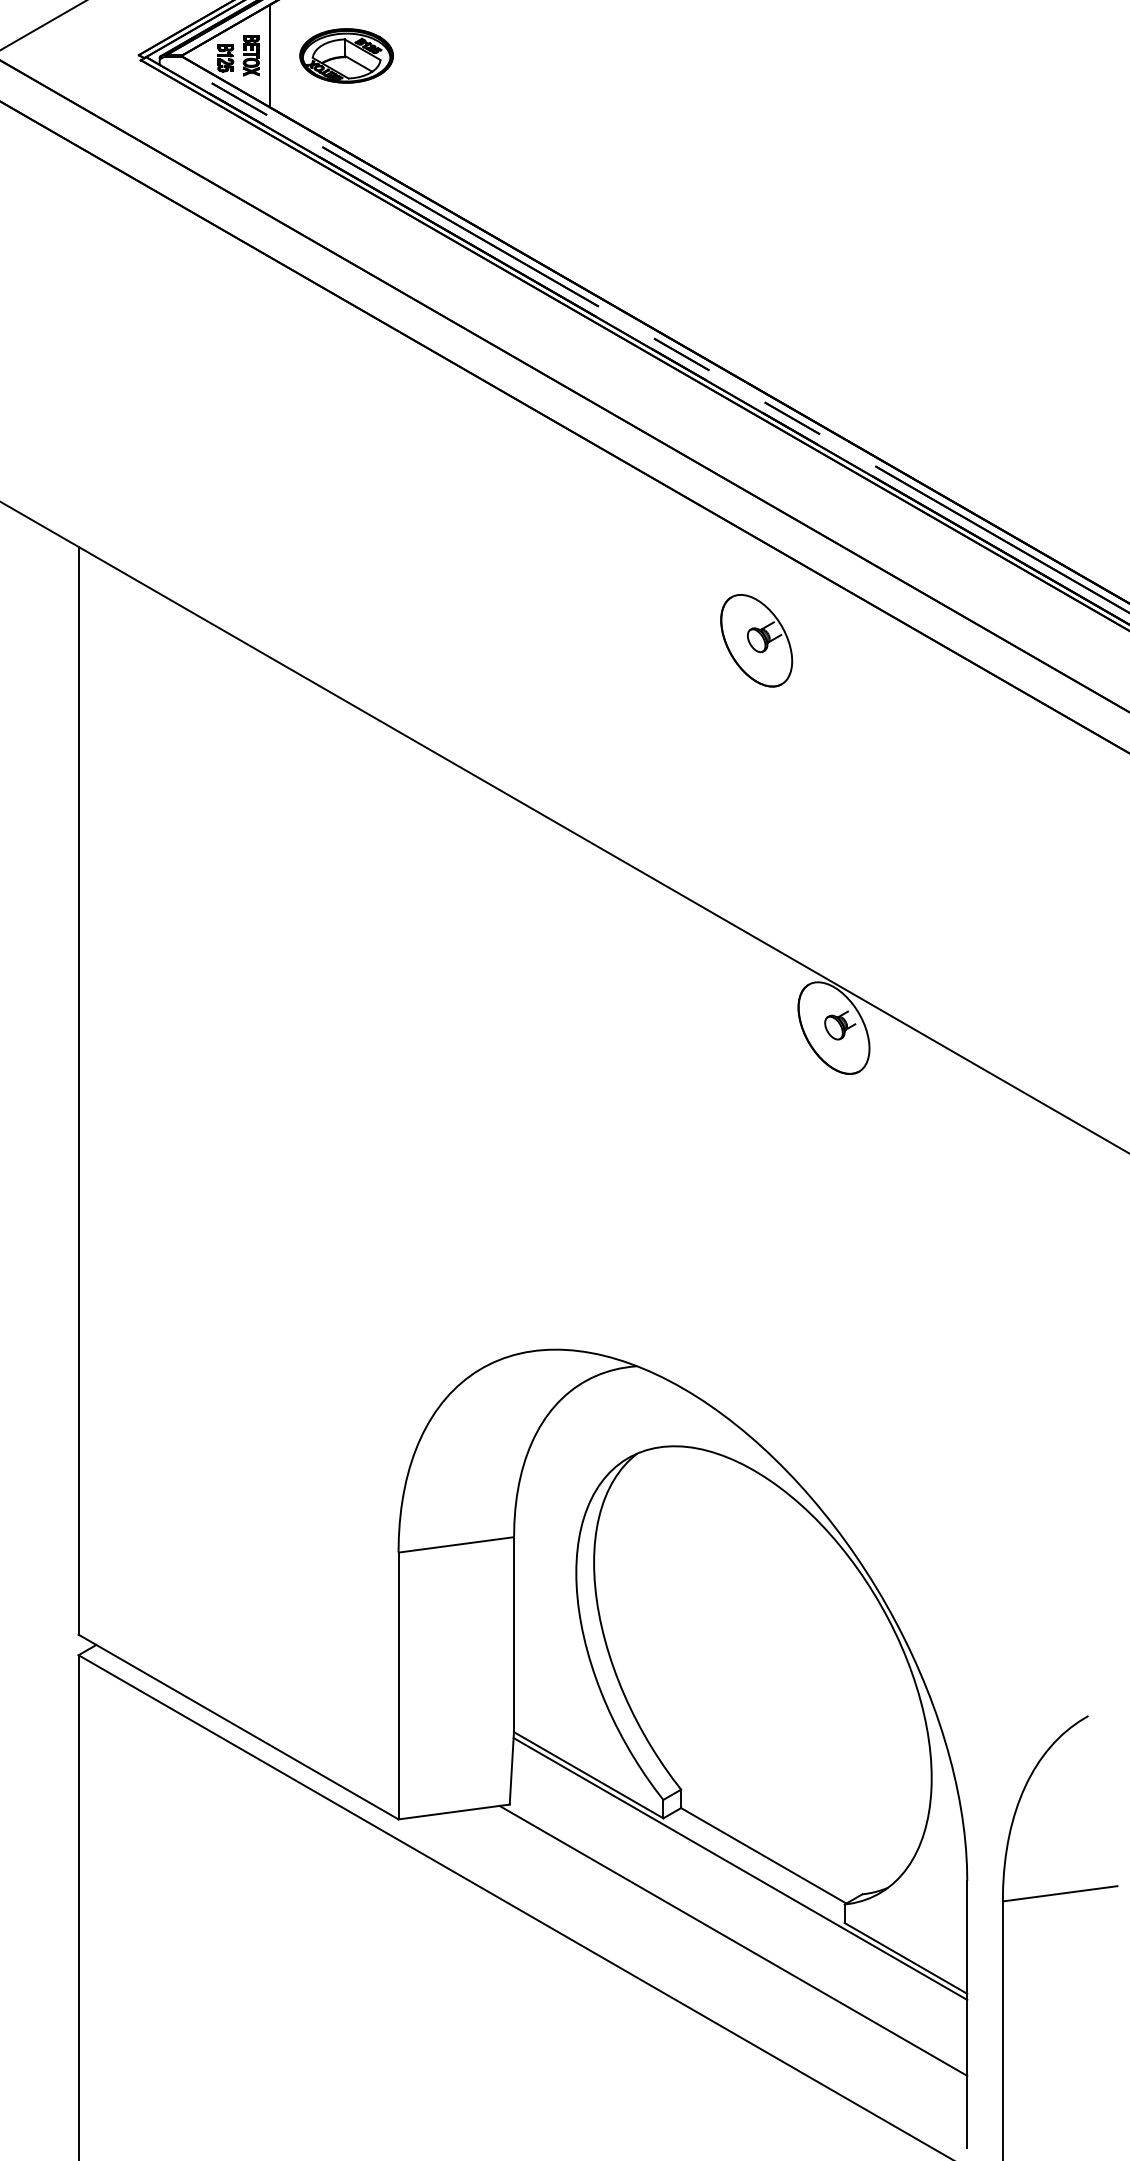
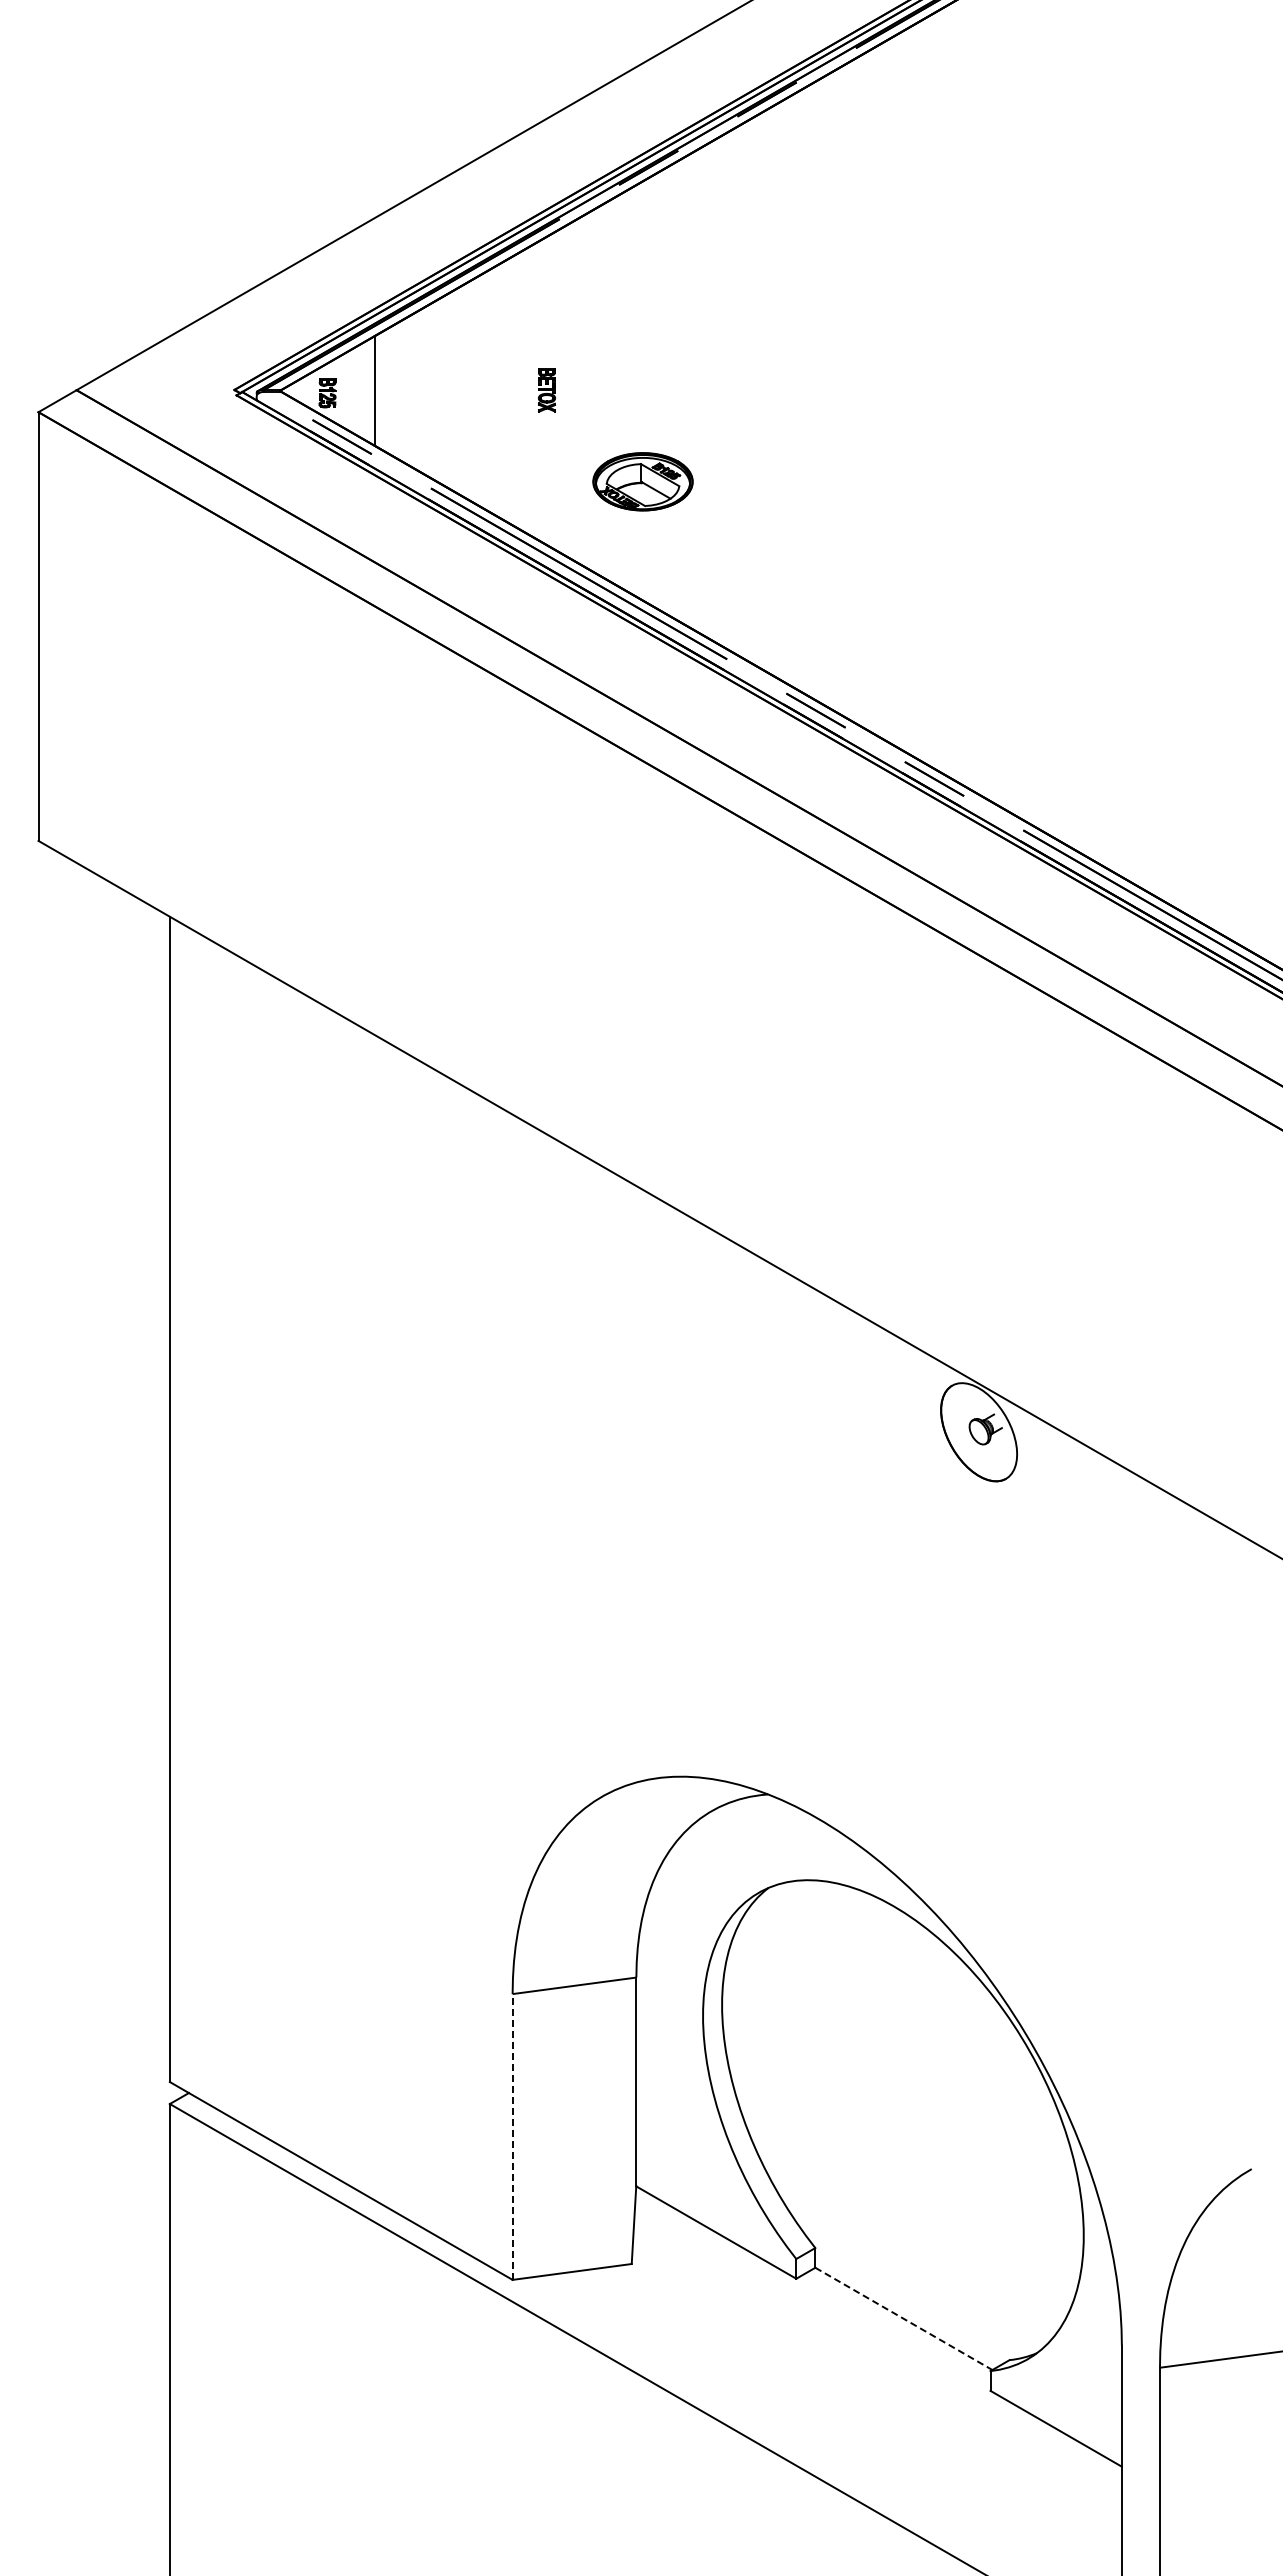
part: (250, 55) -> (546, 390), moved
part: (346, 55) -> (642, 481), moved
part: (756, 640) -> (896, 1017), removed
line: (398, 1685) -> (512, 2136), solid -> dashed
line: (764, 1856) -> (904, 2319), solid -> dashed
line: (740, 1868) -> (878, 2332), removed
line: (732, 1940) -> (870, 2409), removed

